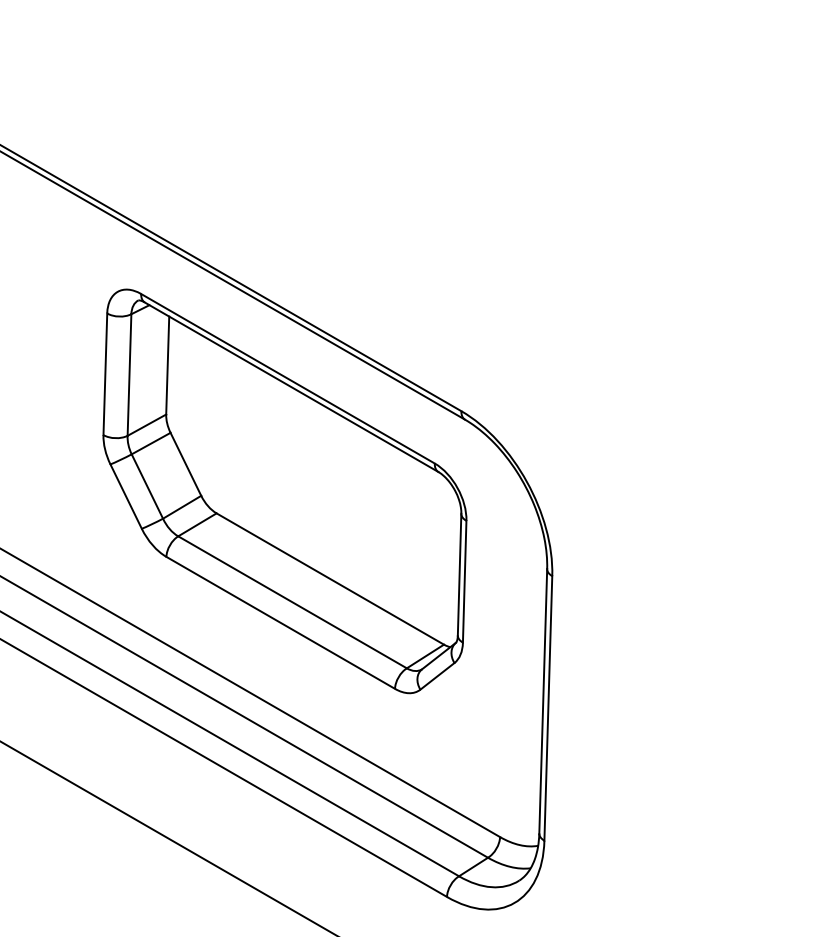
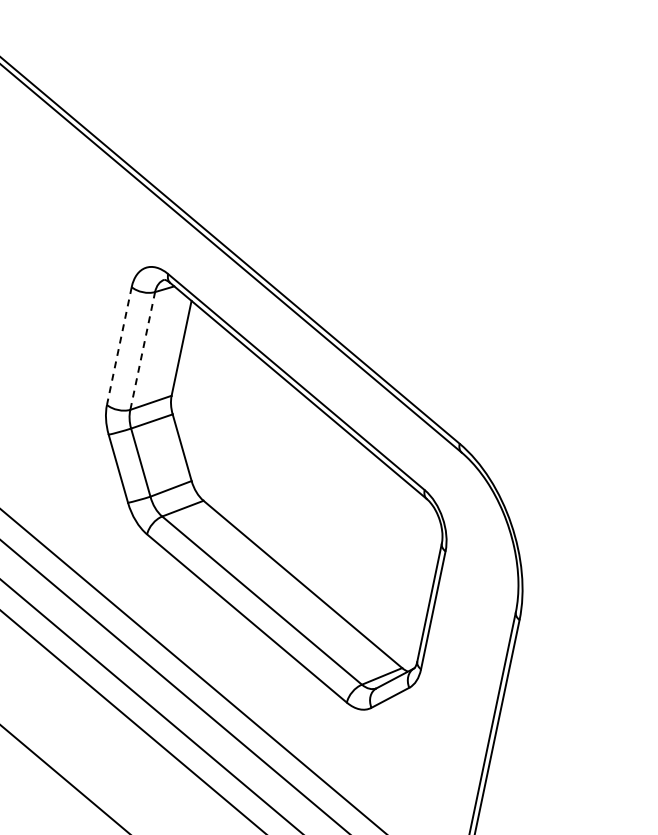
line: (105, 374) -> (119, 346), solid -> dashed
line: (129, 375) -> (142, 351), solid -> dashed

